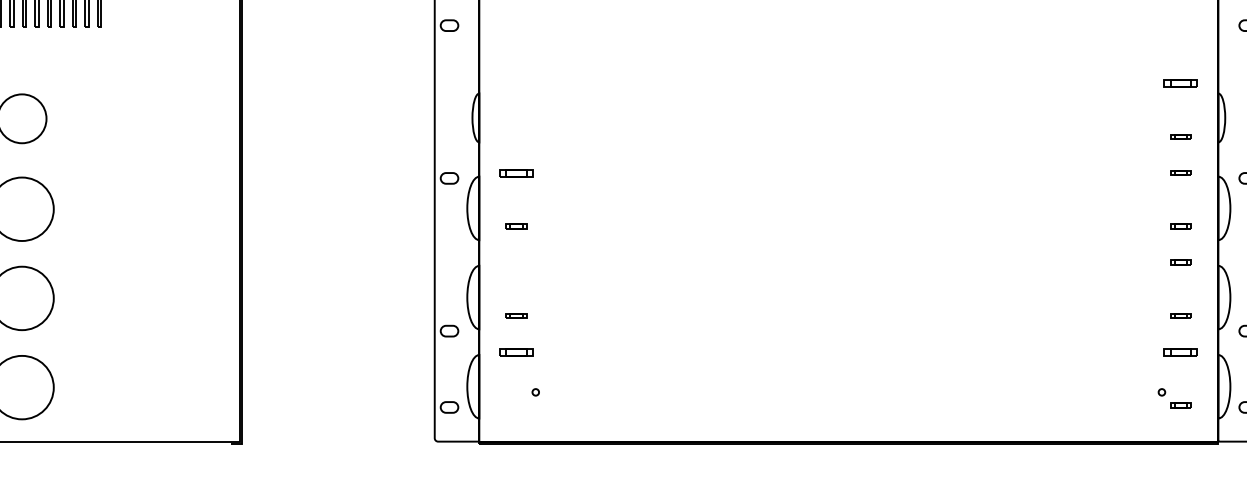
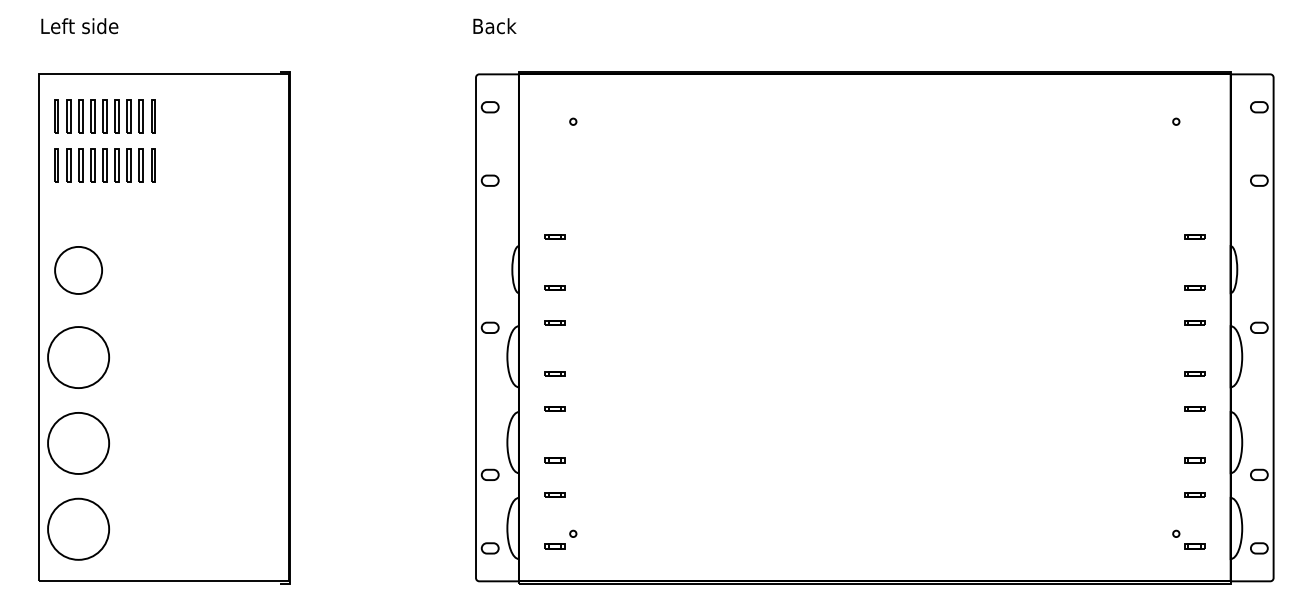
part: (516, 83) -> (554, 236), added
part: (1180, 83) -> (1194, 236), size x0.62
part: (516, 136) -> (554, 287), added
part: (516, 172) -> (554, 322), size x0.62
part: (516, 262) -> (554, 408), added
part: (516, 351) -> (554, 494), size x0.62
part: (1180, 351) -> (1194, 494), size x0.62
part: (516, 405) -> (554, 546), added

